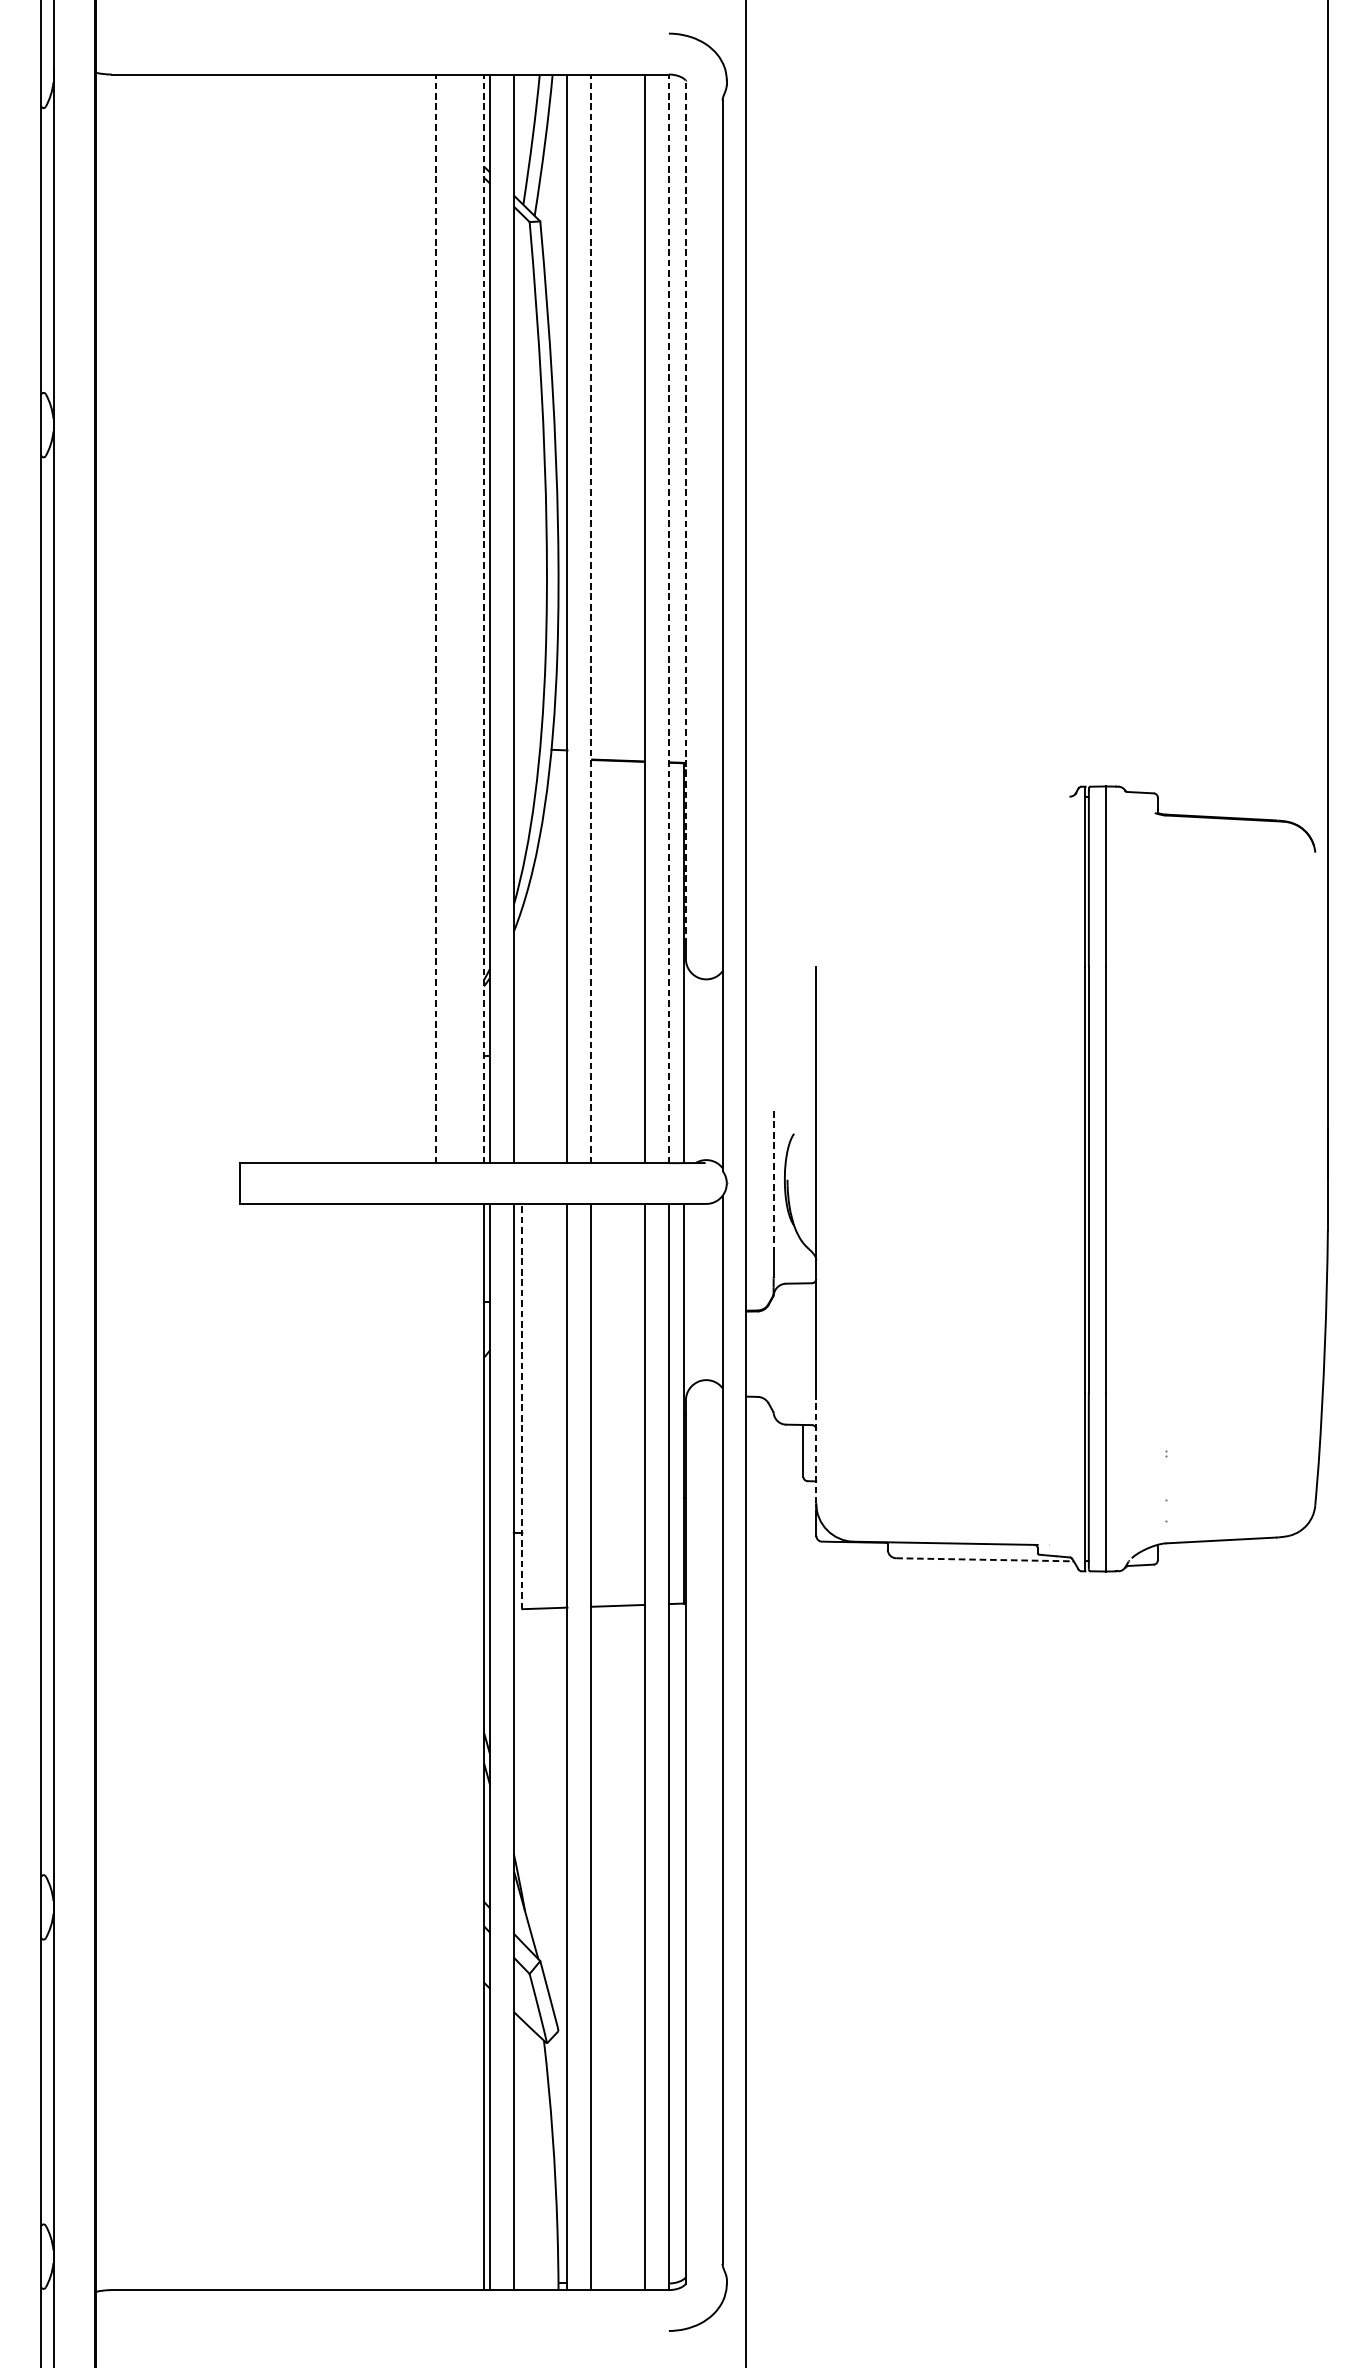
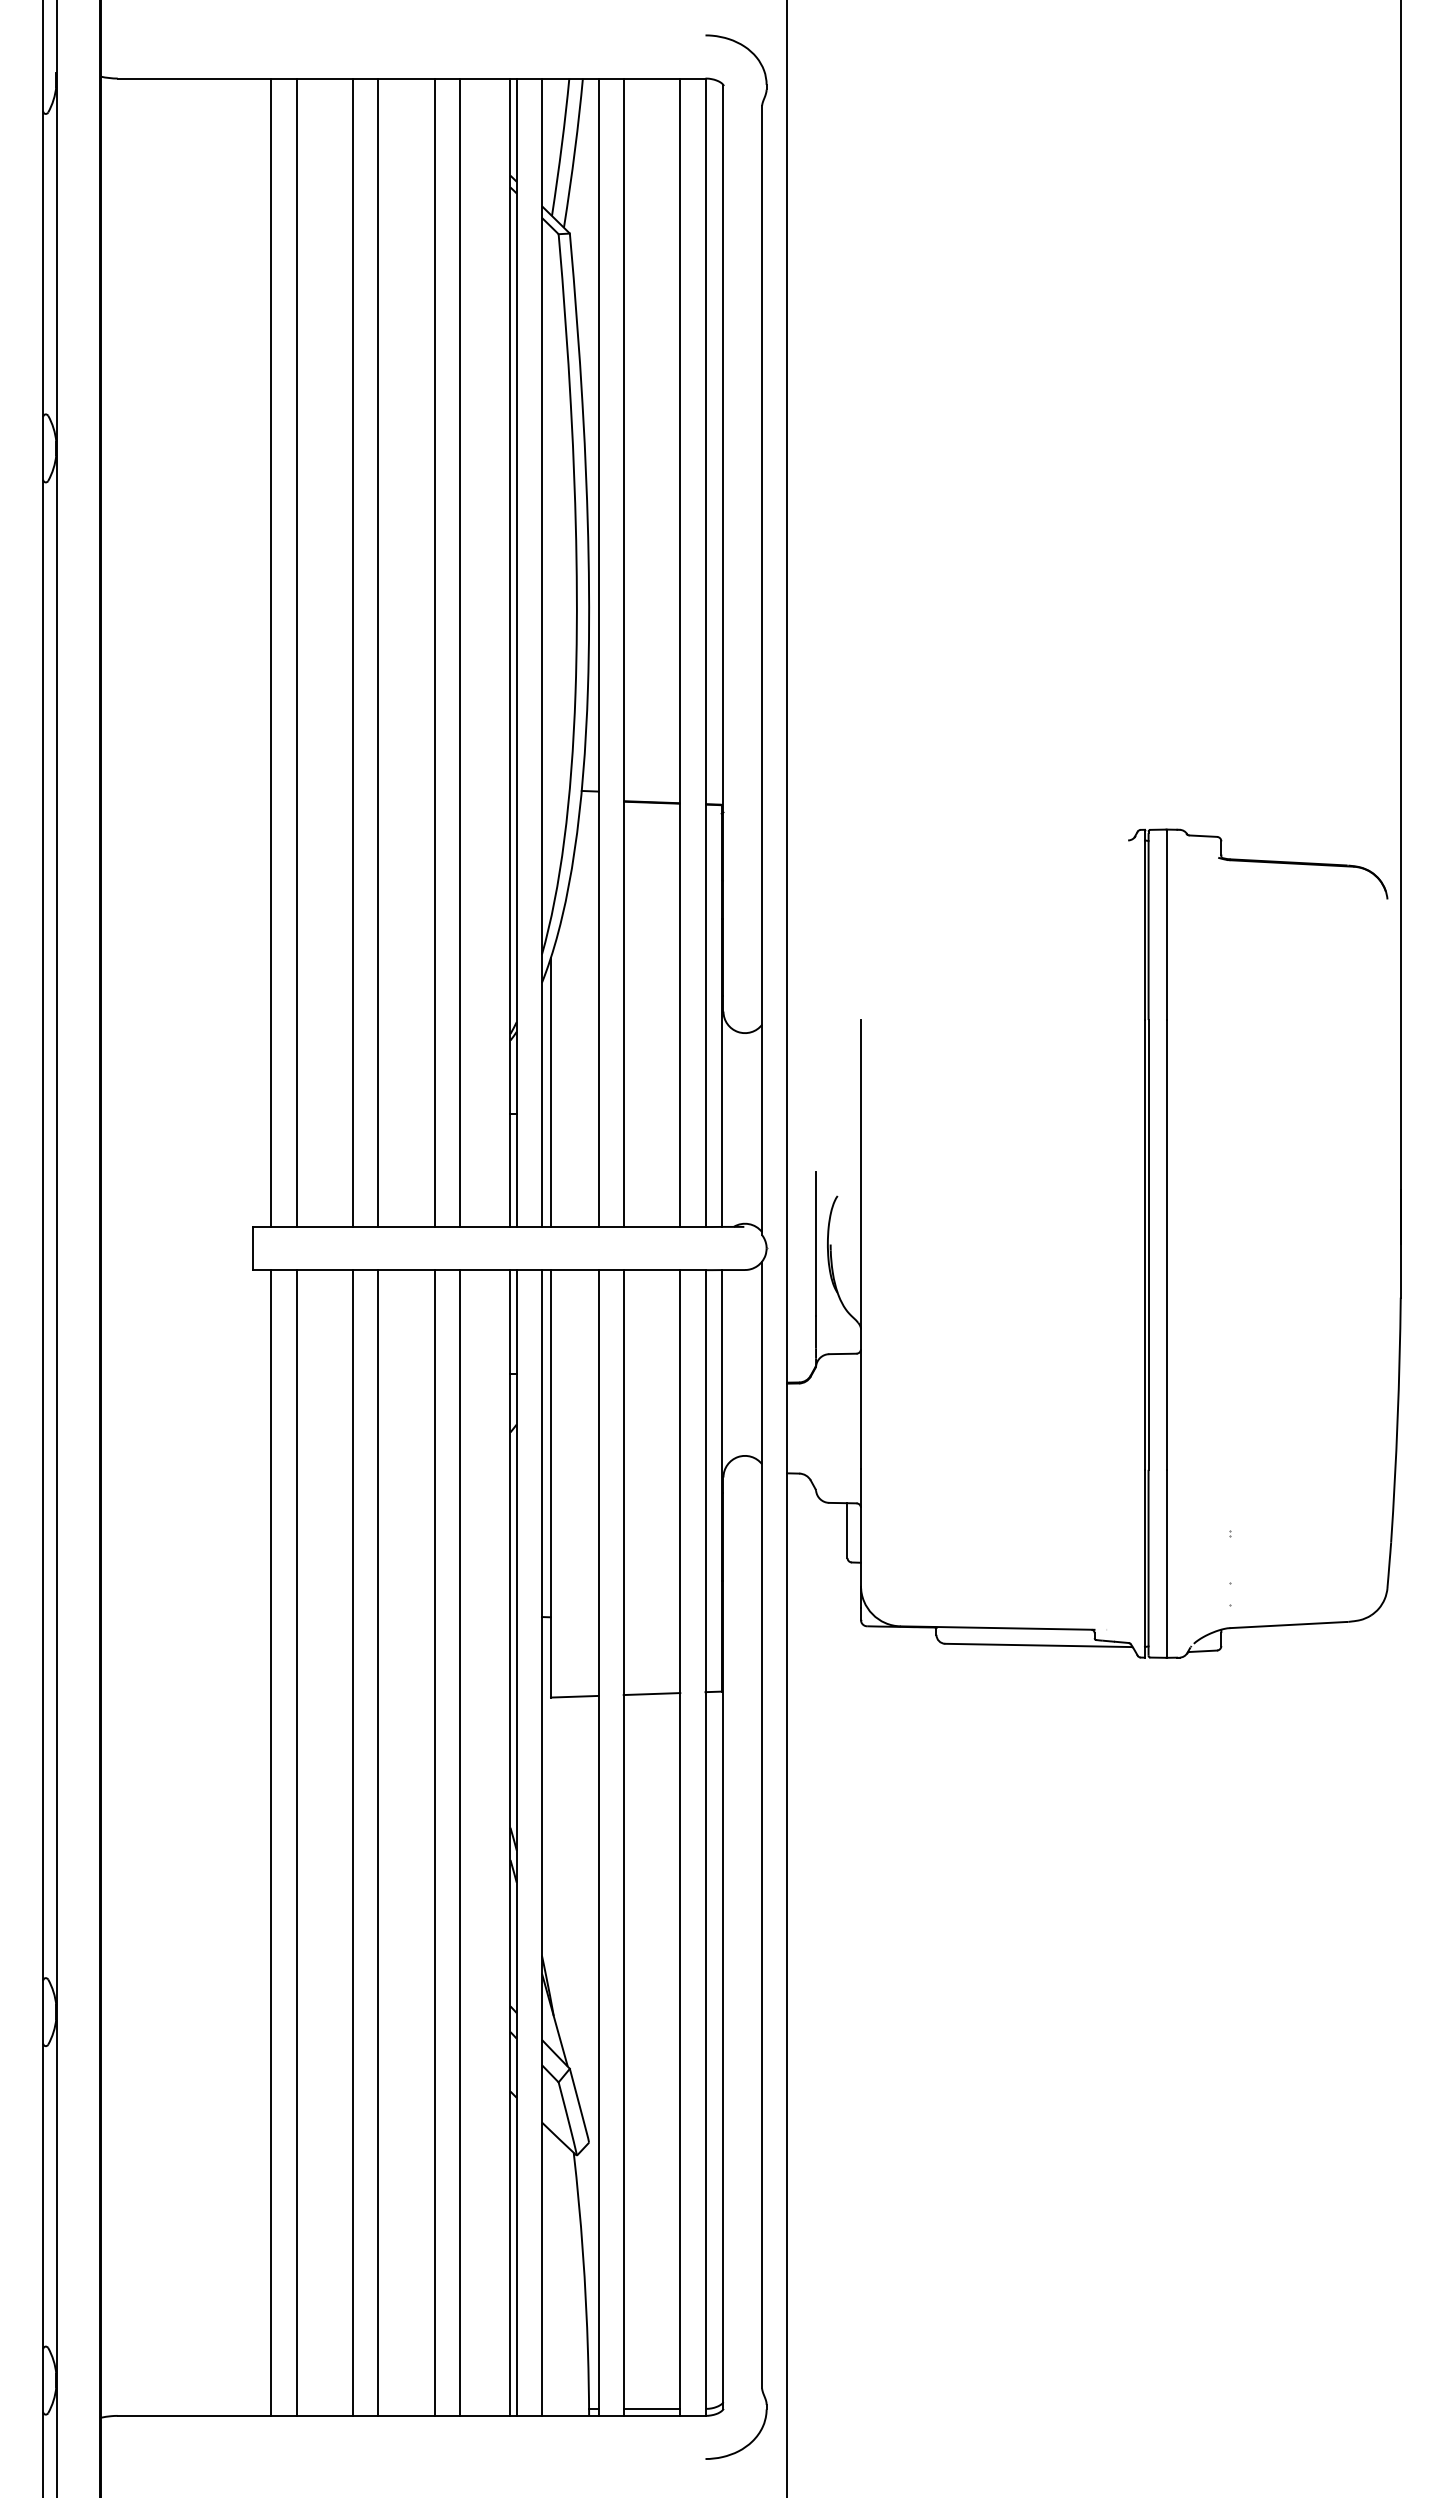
line: (685, 512) -> (723, 540), dashed -> solid
line: (257, 618) -> (271, 652), added
line: (281, 618) -> (296, 652), added
line: (335, 618) -> (353, 652), added
line: (358, 618) -> (378, 652), added
line: (411, 618) -> (434, 652), added
line: (436, 618) -> (460, 652), dashed -> solid
line: (484, 618) -> (510, 652), dashed -> solid
line: (591, 618) -> (623, 652), dashed -> solid
line: (668, 618) -> (705, 652), dashed -> solid
line: (521, 1035) -> (550, 1092), added
line: (774, 1179) -> (816, 1244), dashed -> solid
line: (521, 1406) -> (550, 1483), dashed -> solid
line: (815, 1448) -> (860, 1528), dashed -> solid
line: (984, 1559) -> (1038, 1645), dashed -> solid
line: (257, 1746) -> (271, 1842), added
line: (281, 1746) -> (296, 1842), added
line: (335, 1746) -> (353, 1842), added
line: (358, 1746) -> (378, 1842), added
line: (411, 1746) -> (434, 1842), added
line: (436, 1746) -> (460, 1842), added
line: (617, 2283) -> (651, 2408), added

